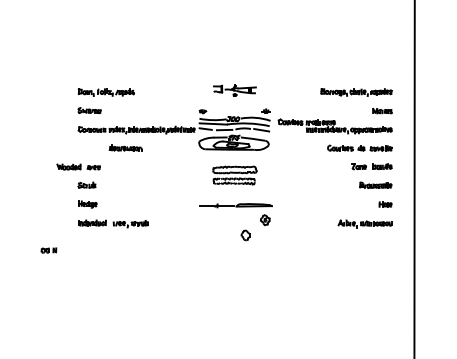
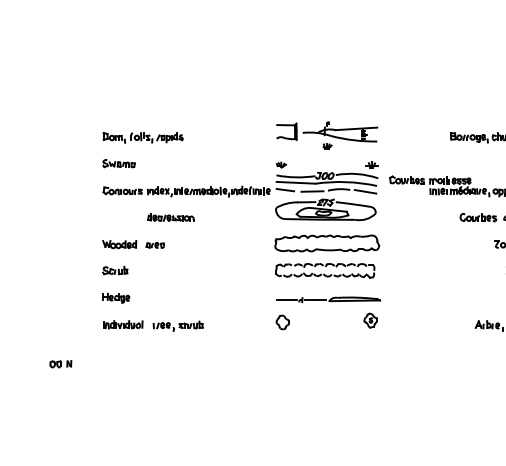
part: (234, 90) -> (326, 134), size x1.67
part: (78, 166) -> (133, 243), moved
part: (234, 175) -> (326, 256), size x1.67
part: (245, 235) -> (282, 322), moved

